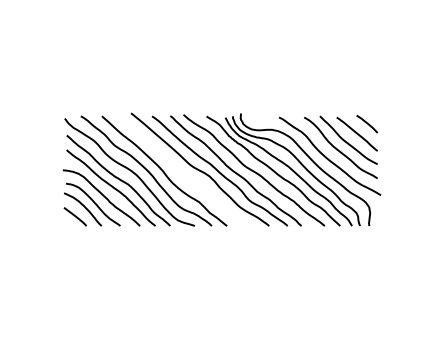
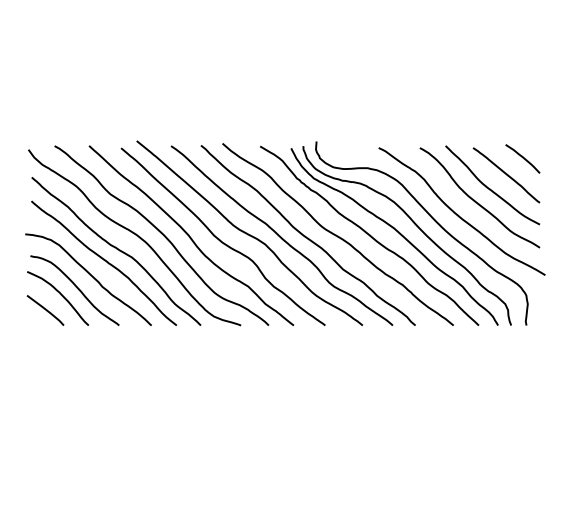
curve: (181, 172) -> (219, 237), added

